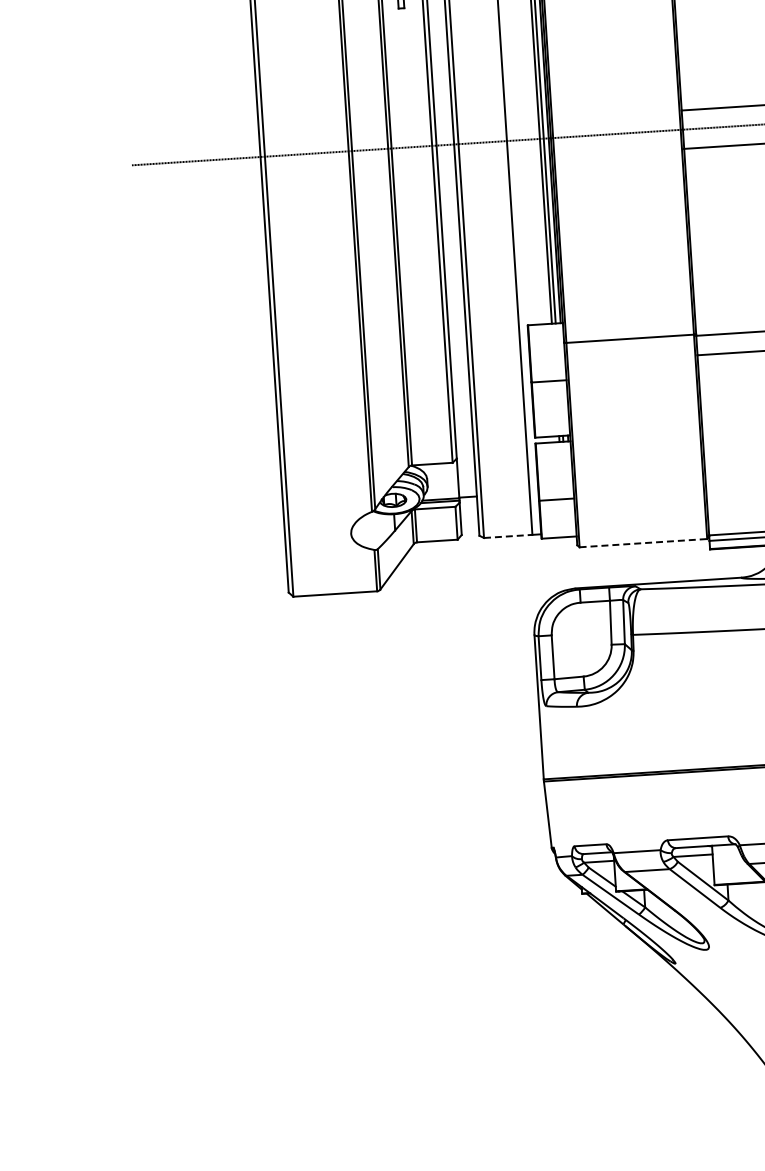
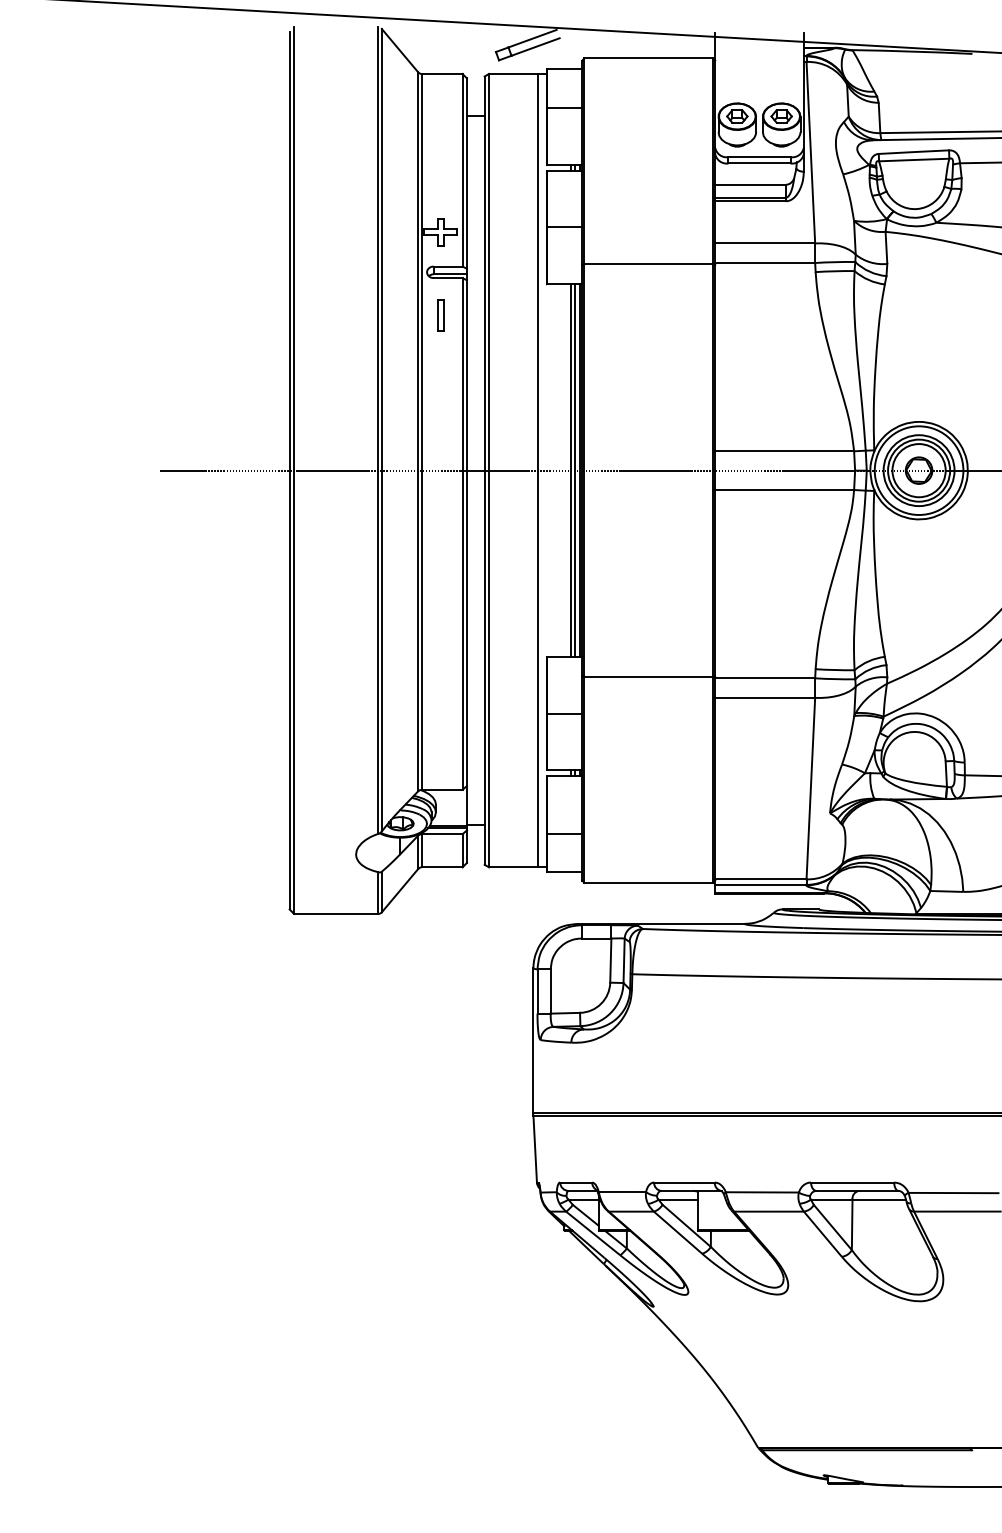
line: (509, 536) -> (514, 867), dashed -> solid
line: (644, 542) -> (649, 882), dashed -> solid

